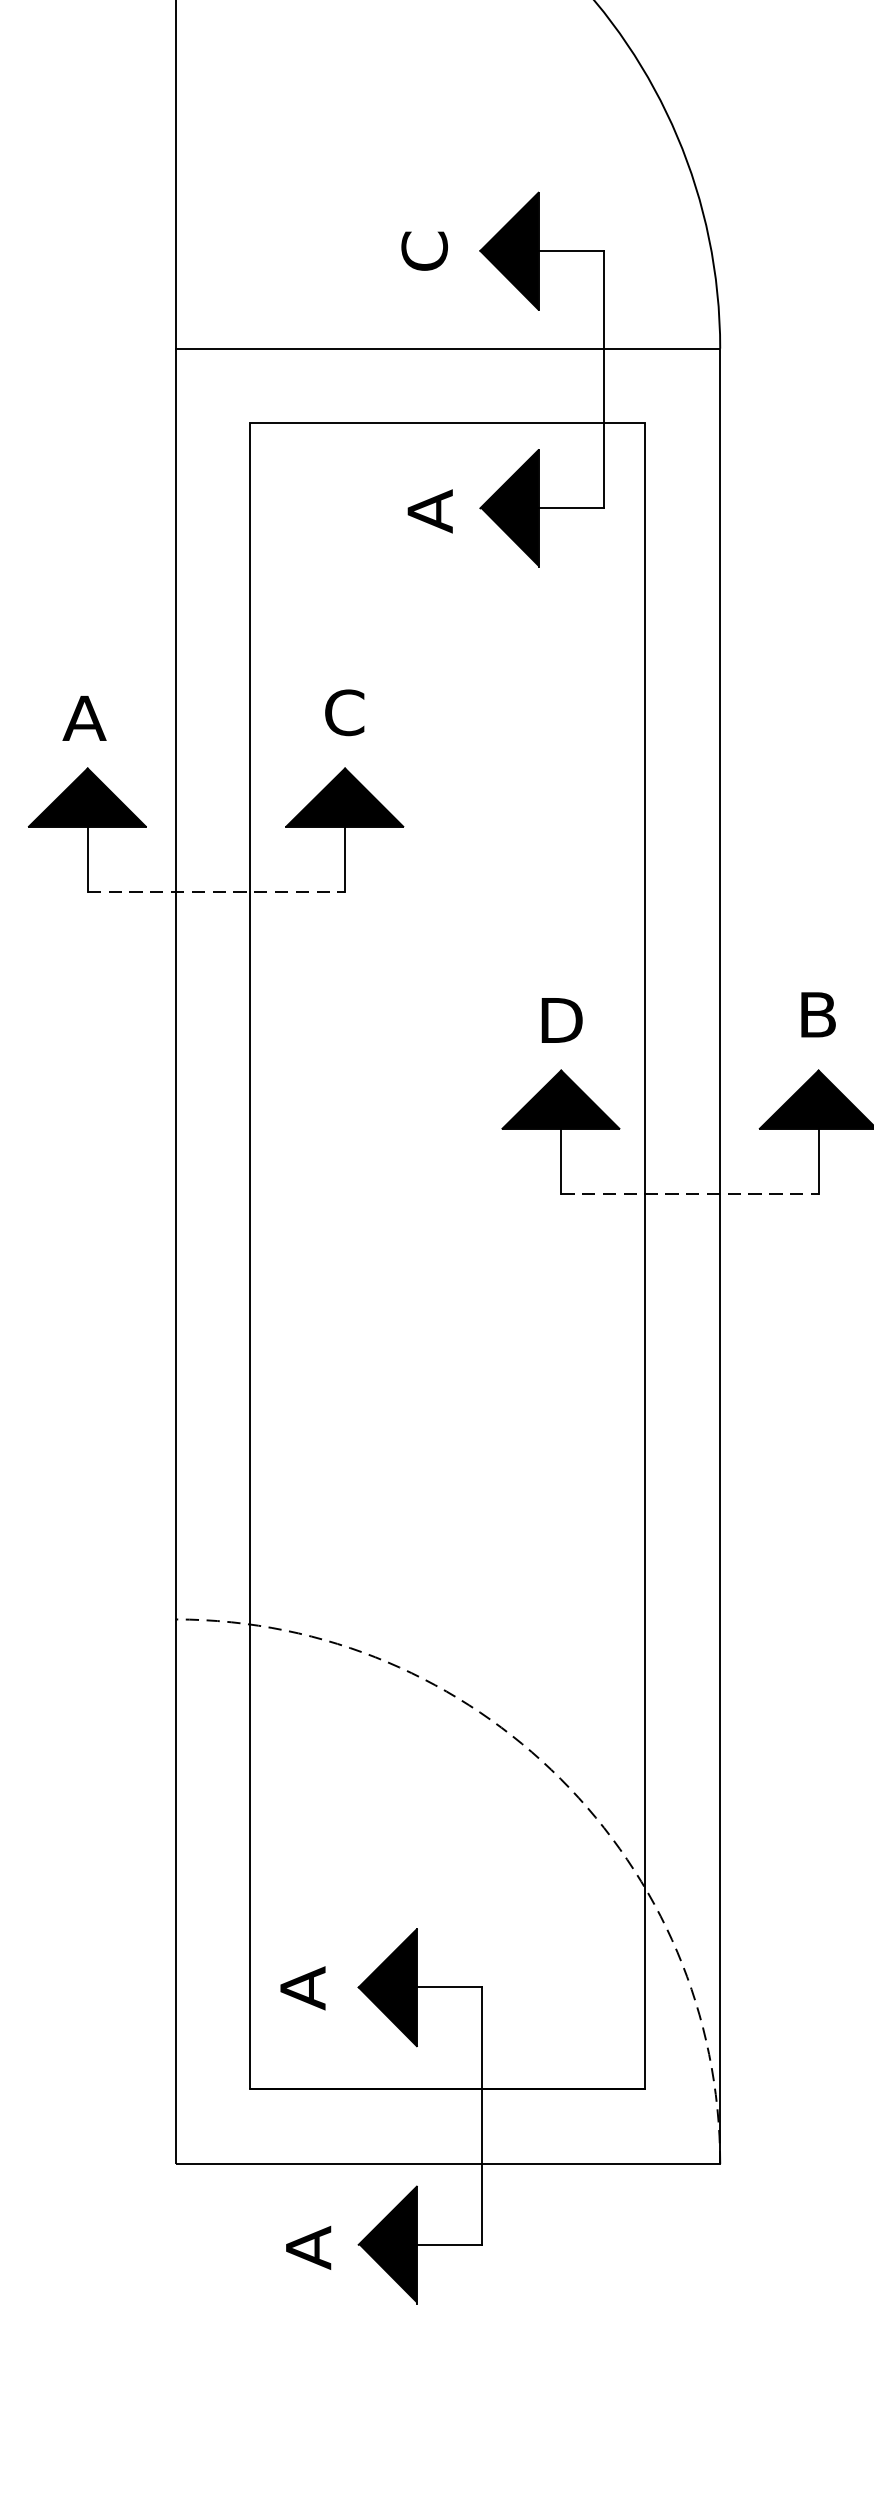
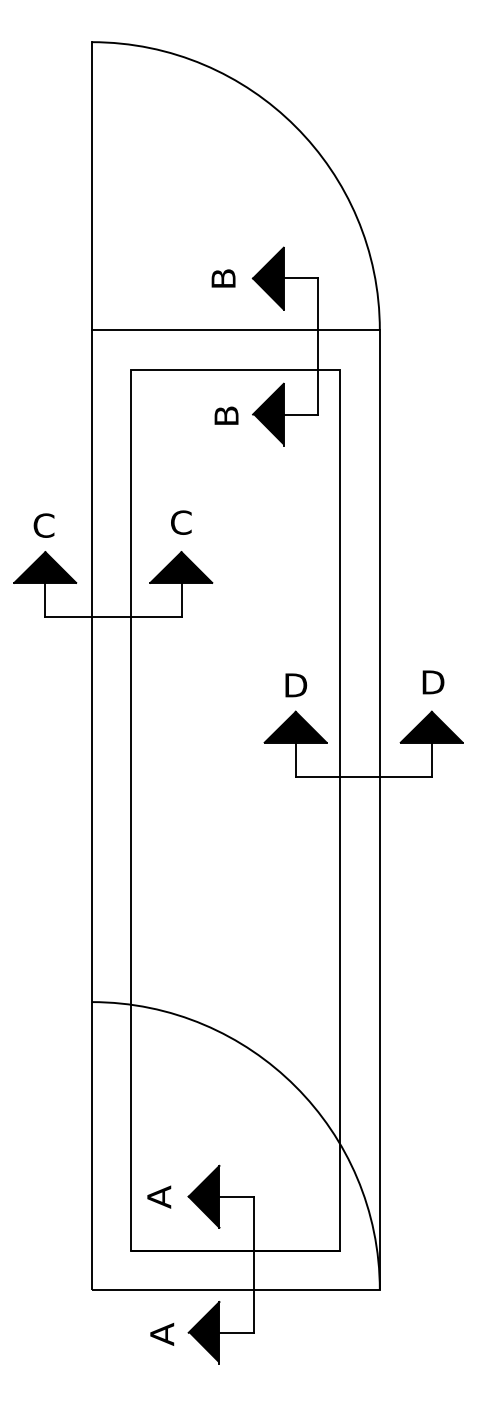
text: (424, 250) -> (223, 278), C -> B
text: (430, 510) -> (226, 415), A -> B
text: (84, 718) -> (43, 525), A -> C
line: (216, 892) -> (113, 617), dashed -> solid
text: (825, 1015) -> (435, 682), B -> D
line: (691, 1194) -> (364, 777), dashed -> solid
arc: (560, 1779) -> (295, 1086), dashed -> solid

